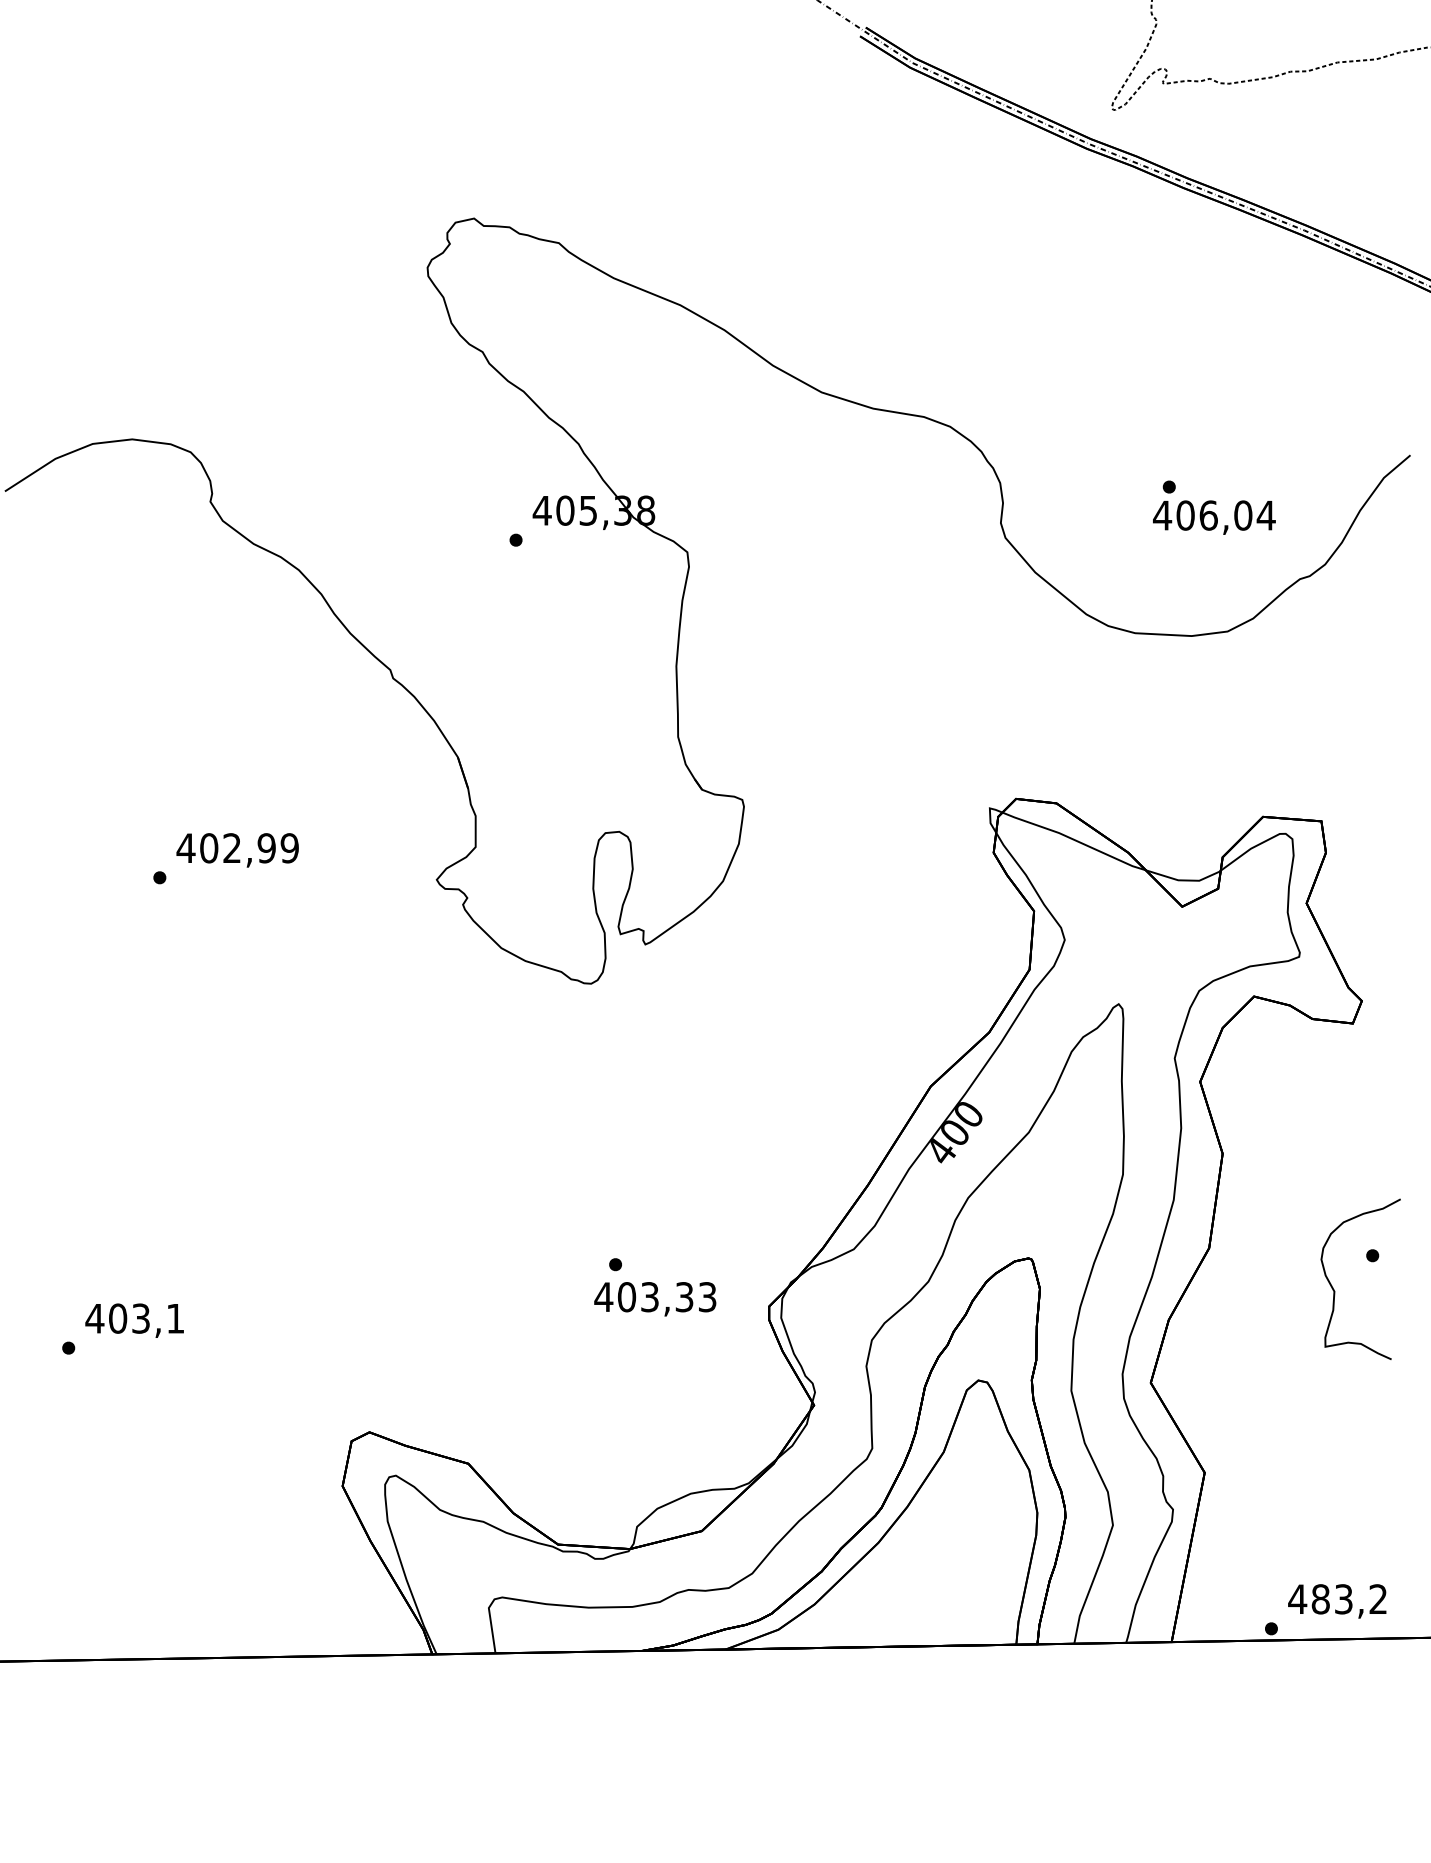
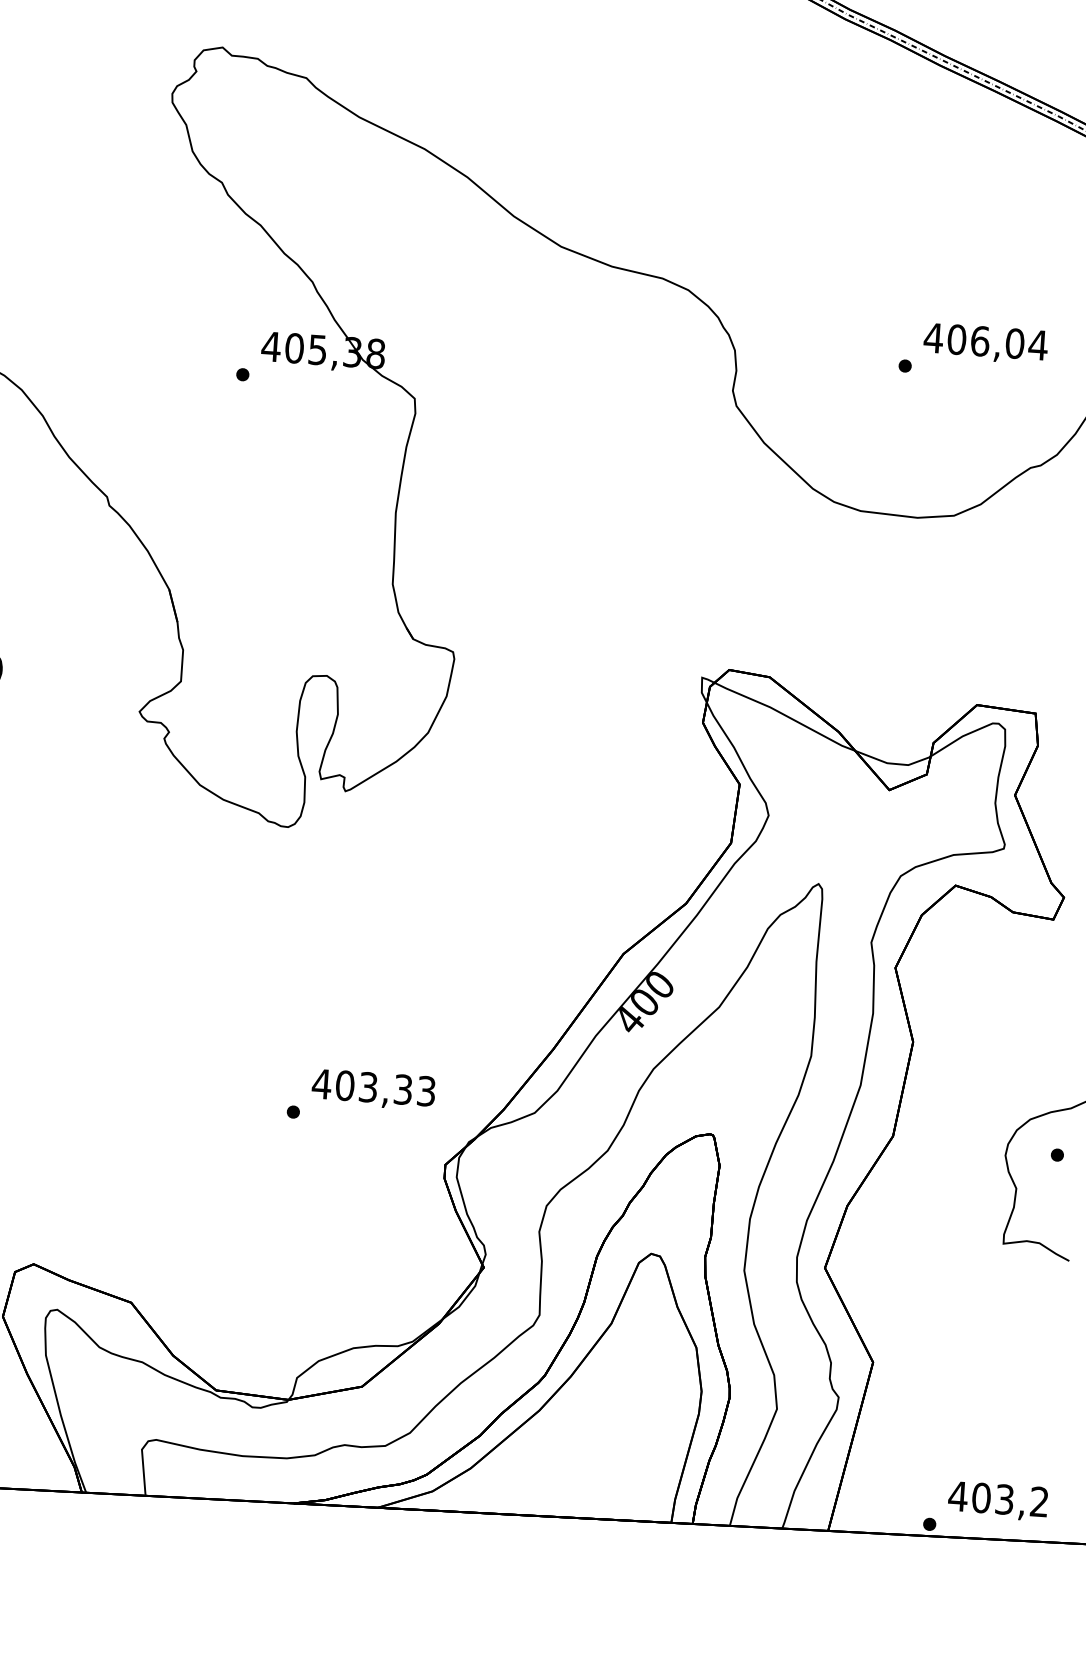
text: (1214, 517) -> (985, 343), moved
text: (655, 1299) -> (373, 1090), moved
text: (1320, 1599) -> (981, 1498), 483,2 -> 403,2

